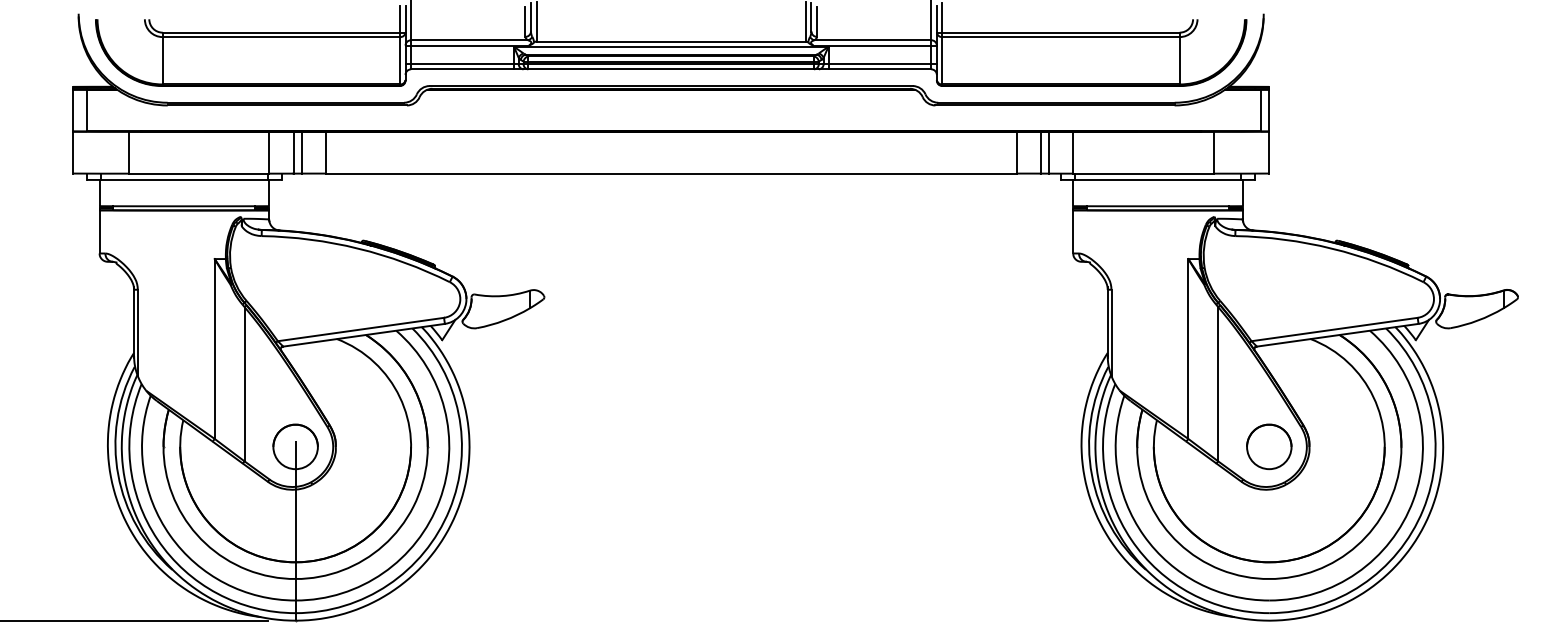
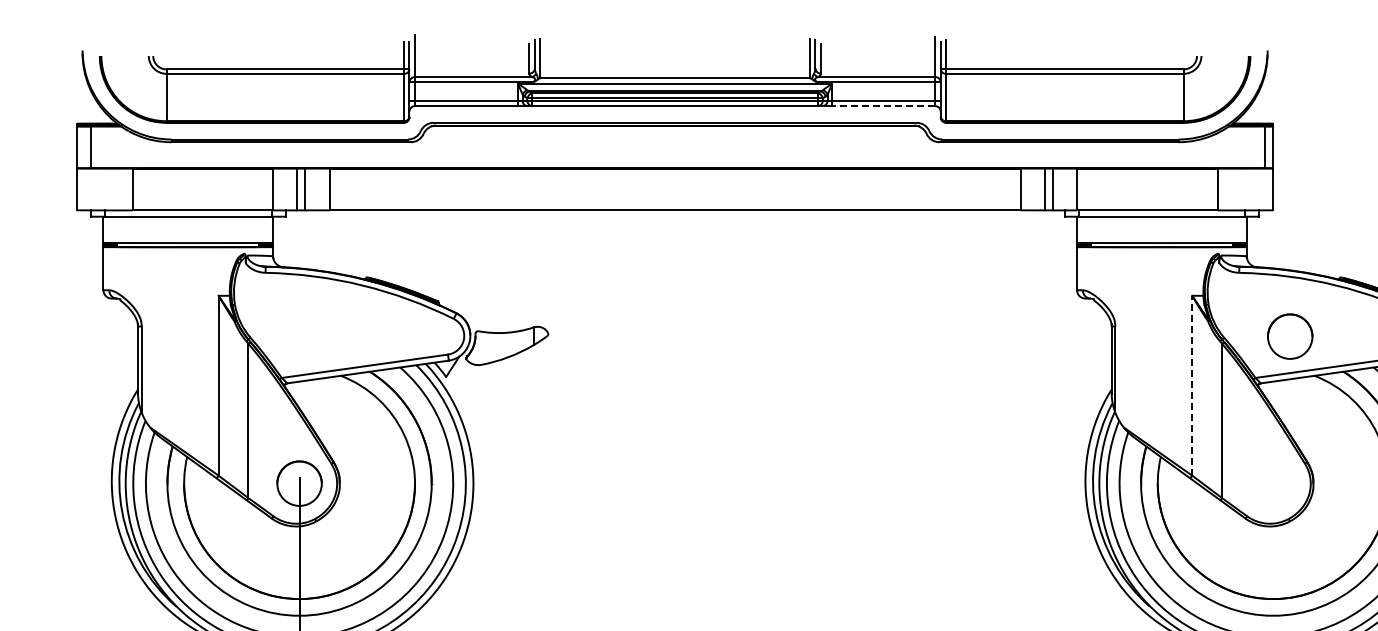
line: (879, 69) -> (883, 106), solid -> dashed
line: (1188, 348) -> (1192, 385), solid -> dashed
part: (1269, 446) -> (1290, 336), moved

